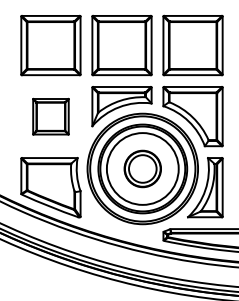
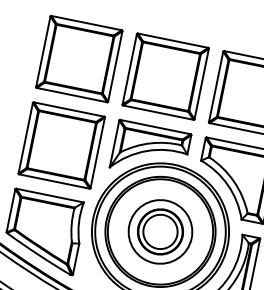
part: (50, 116) -> (61, 145), size x1.67
circle: (142, 168) -> (160, 231), size x0.71

